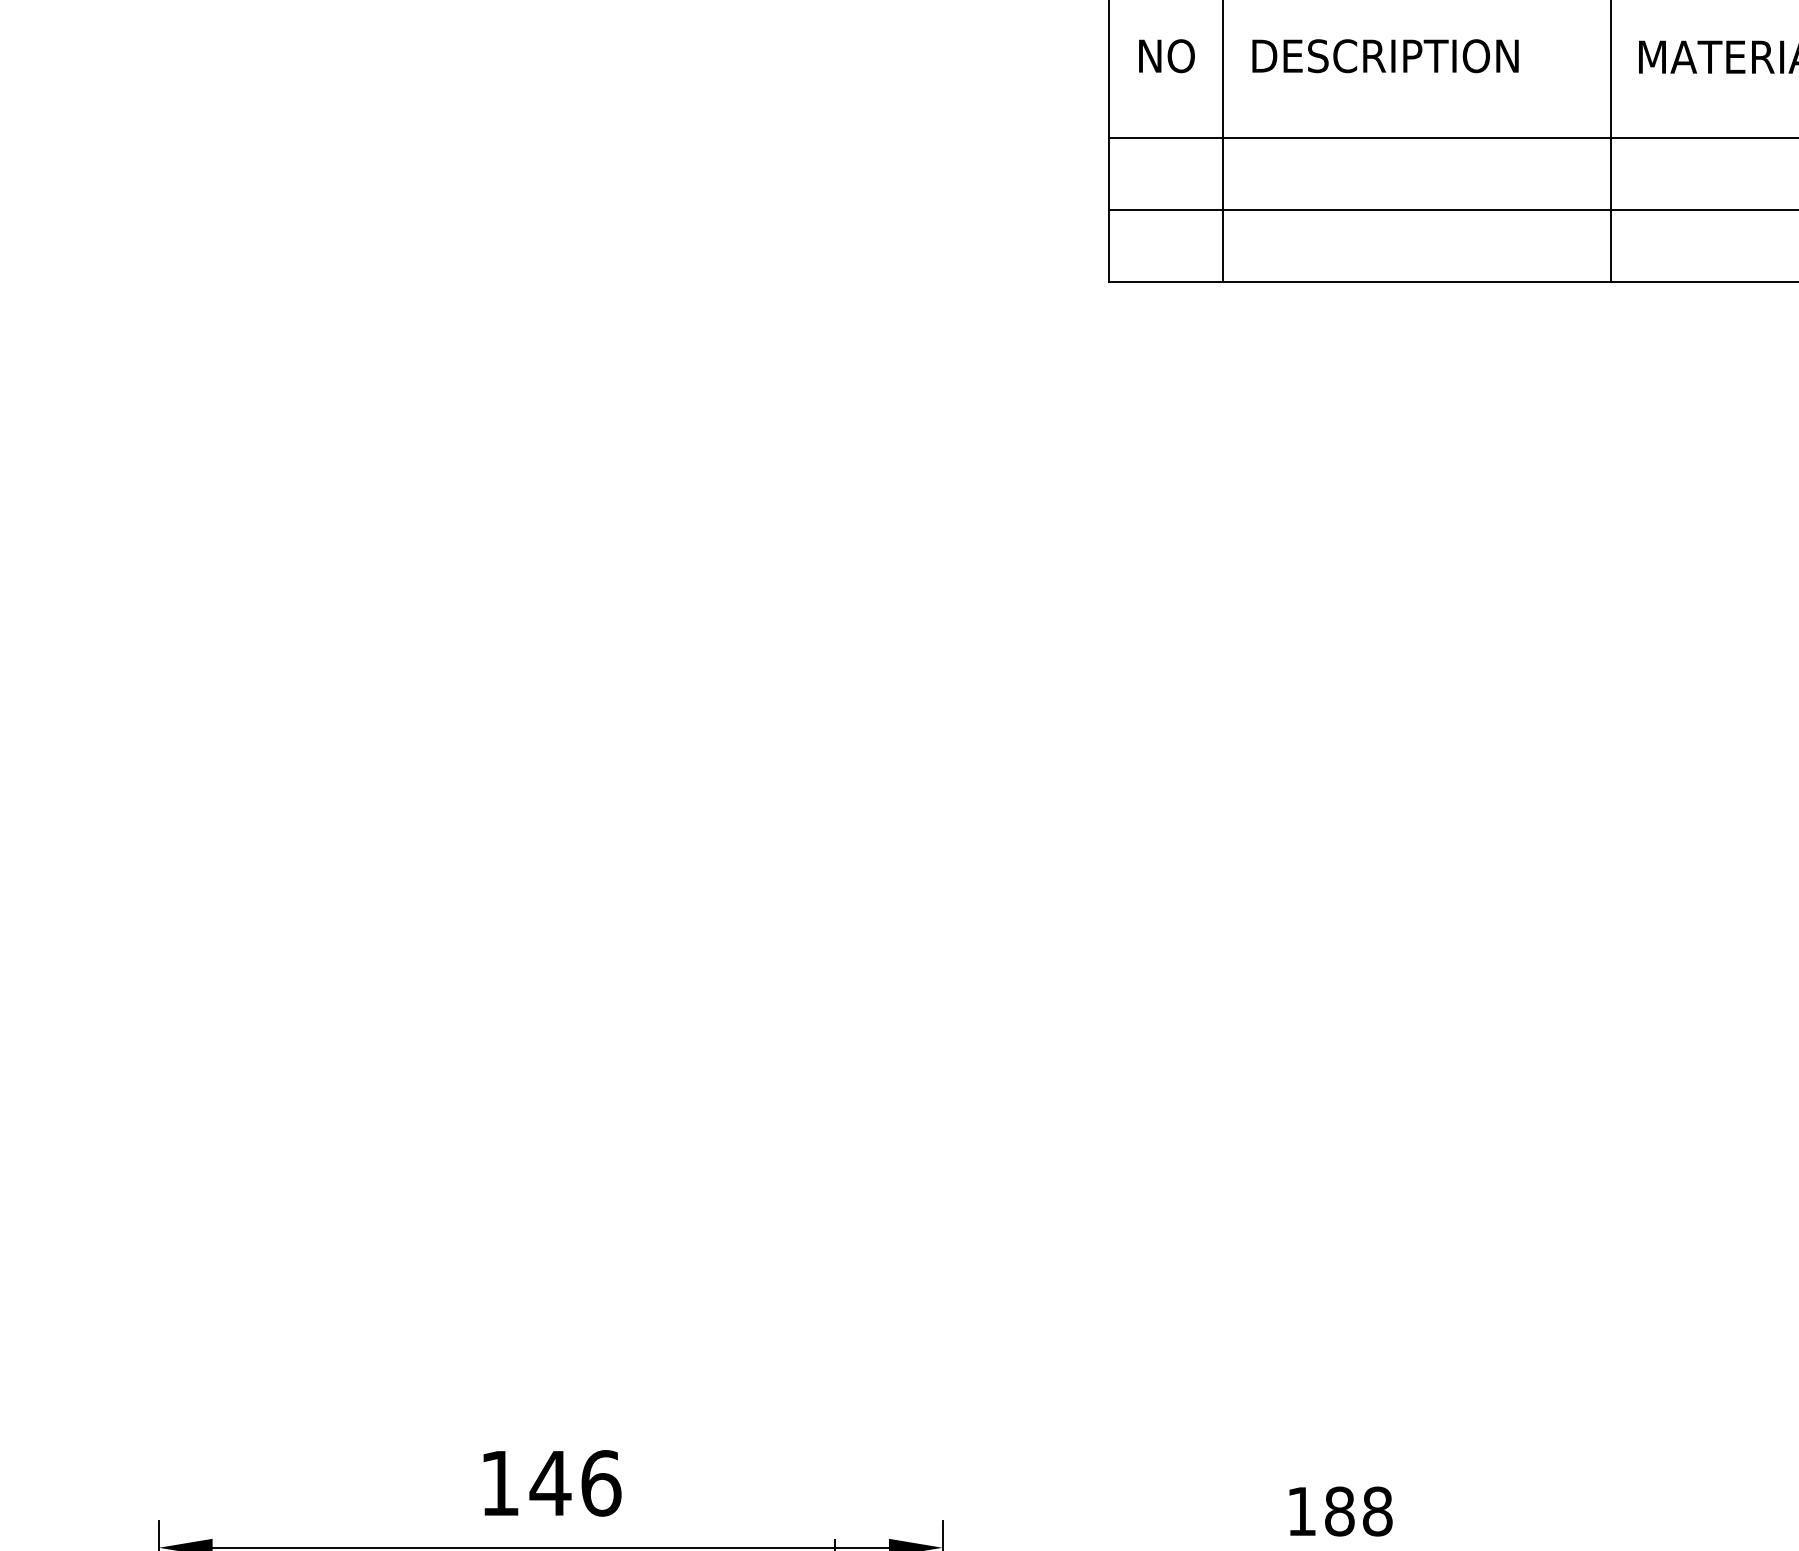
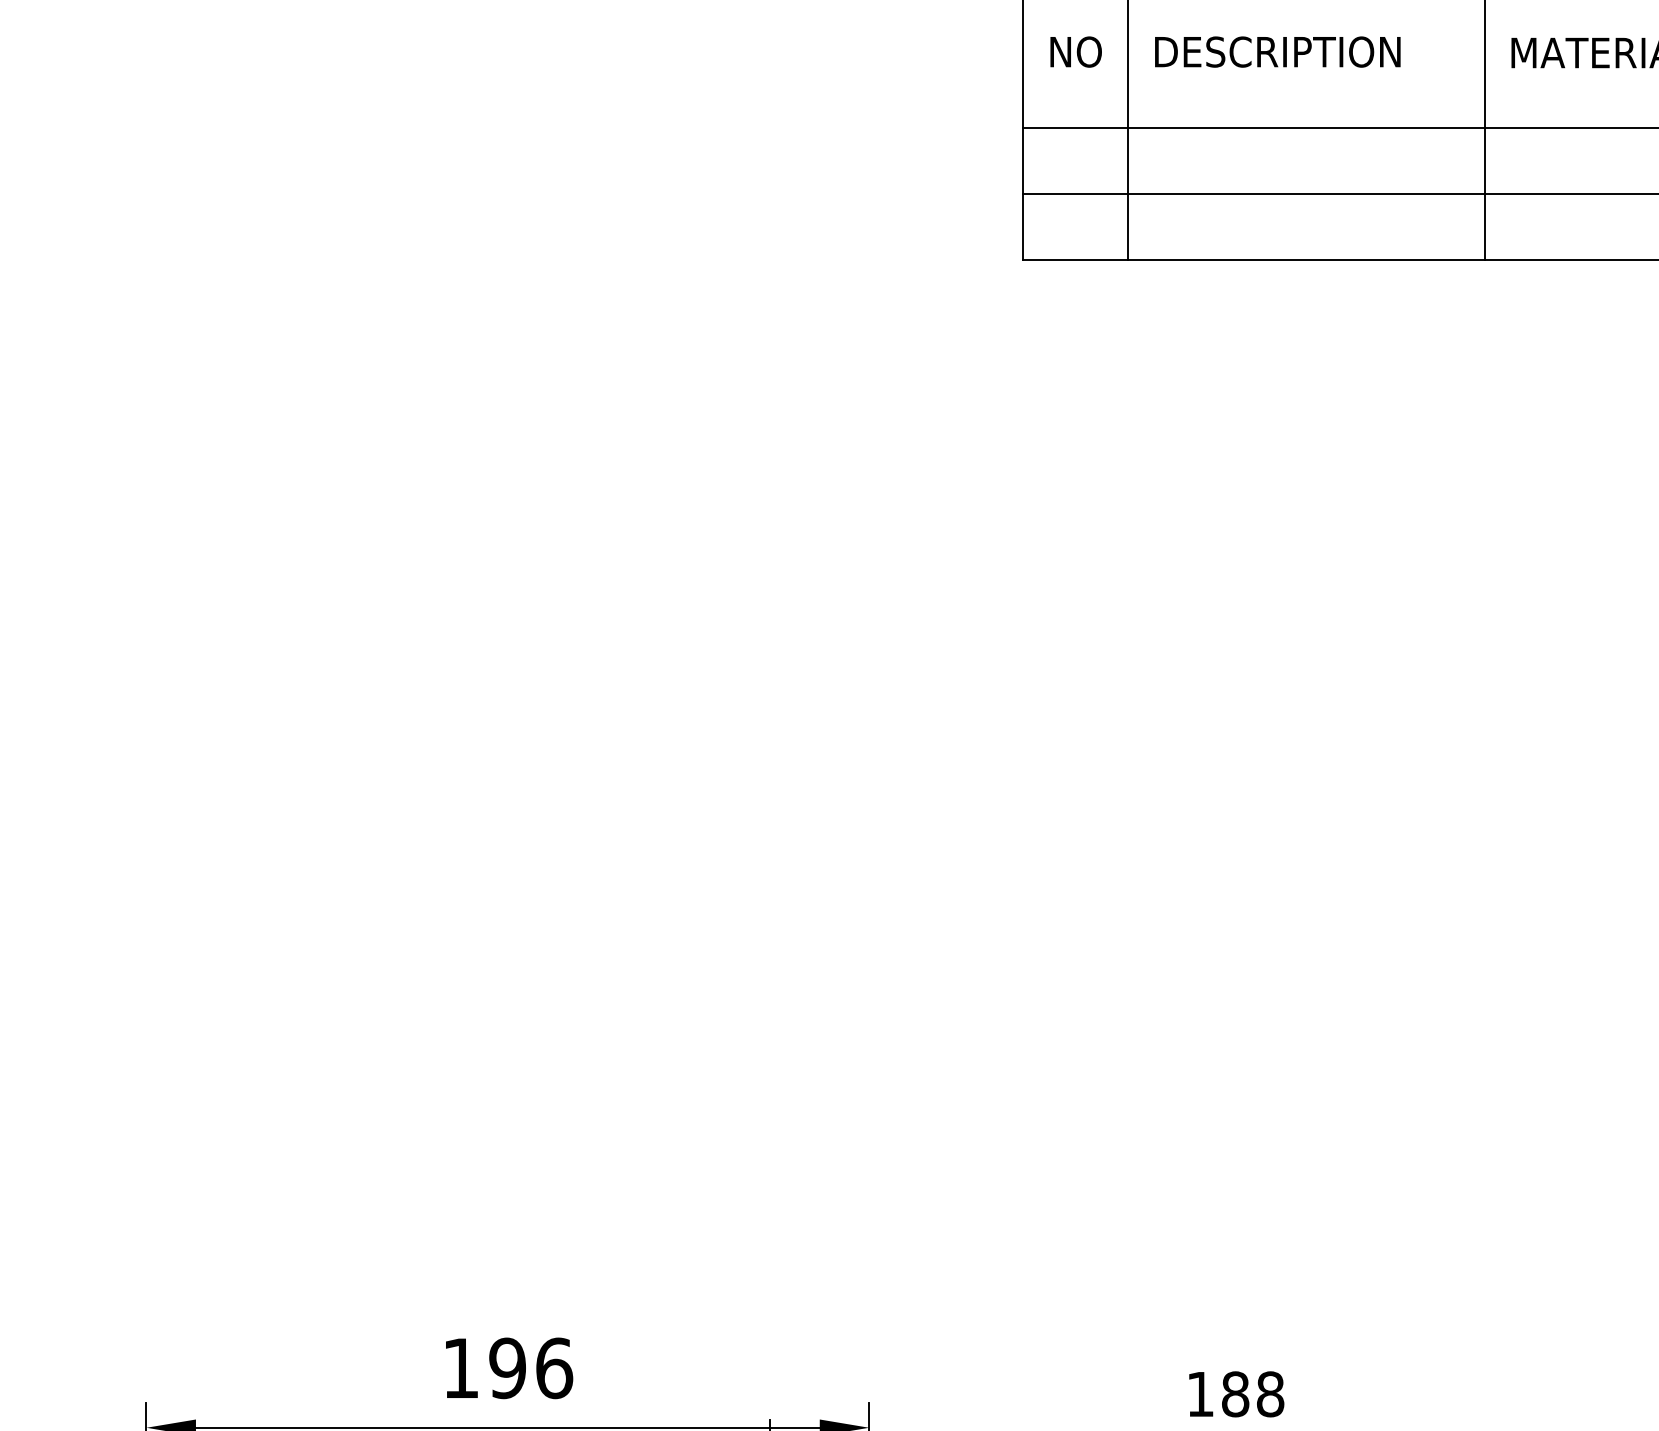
text: (550, 1483) -> (507, 1368), 146 -> 196

